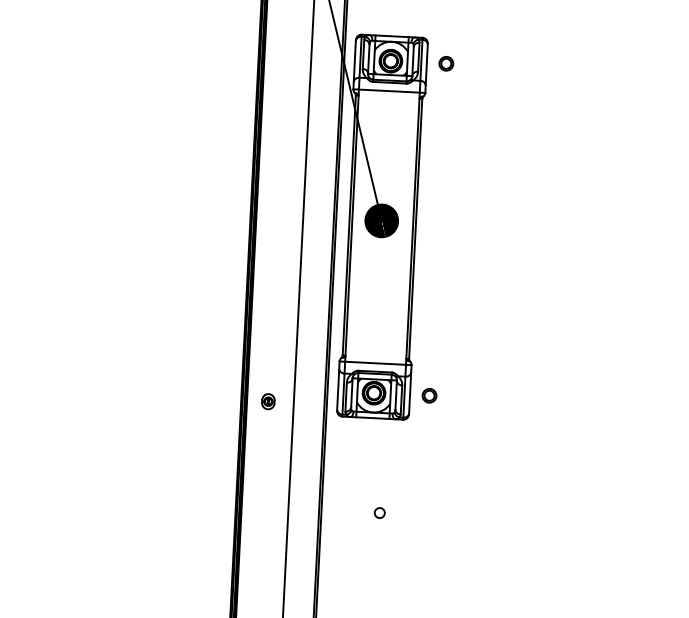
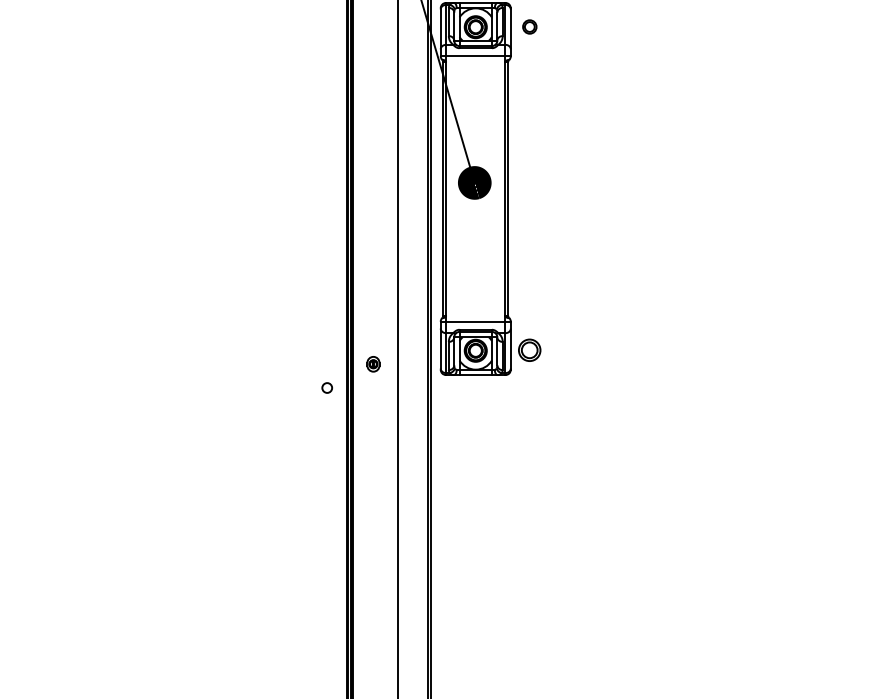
part: (429, 395) -> (529, 350), size x1.6
circle: (379, 512) -> (326, 387), moved

